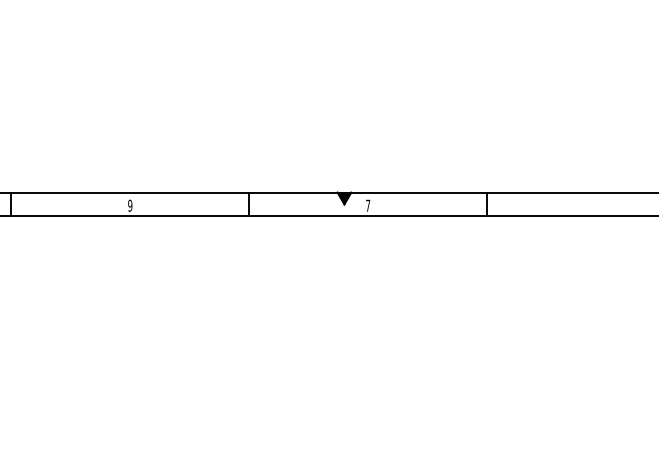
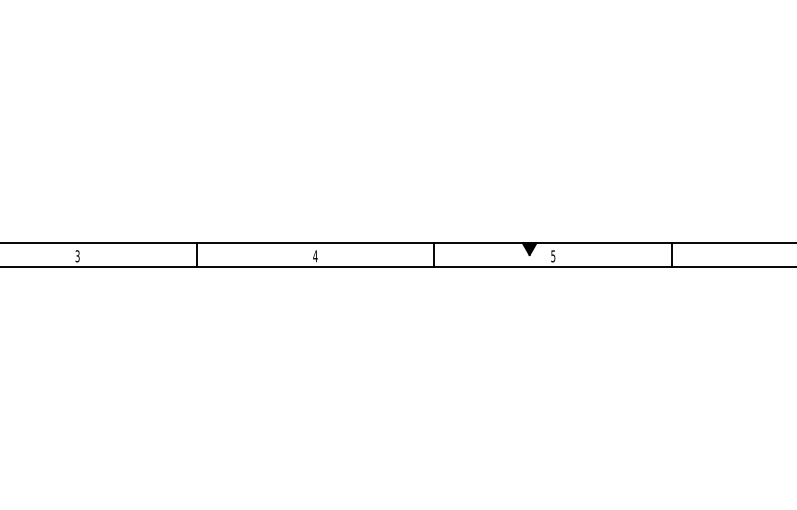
text: (130, 205) -> (315, 256), 9 -> 4
text: (368, 205) -> (553, 256), 7 -> 5

